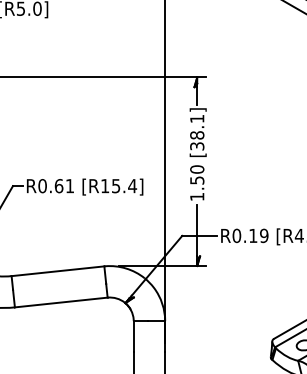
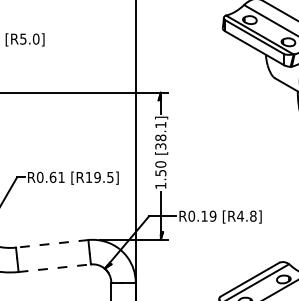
text: (123, 184) -> (103, 176), [R15.4] -> [R19.5]
line: (57, 270) -> (51, 243), solid -> dashed
line: (62, 302) -> (55, 268), solid -> dashed

